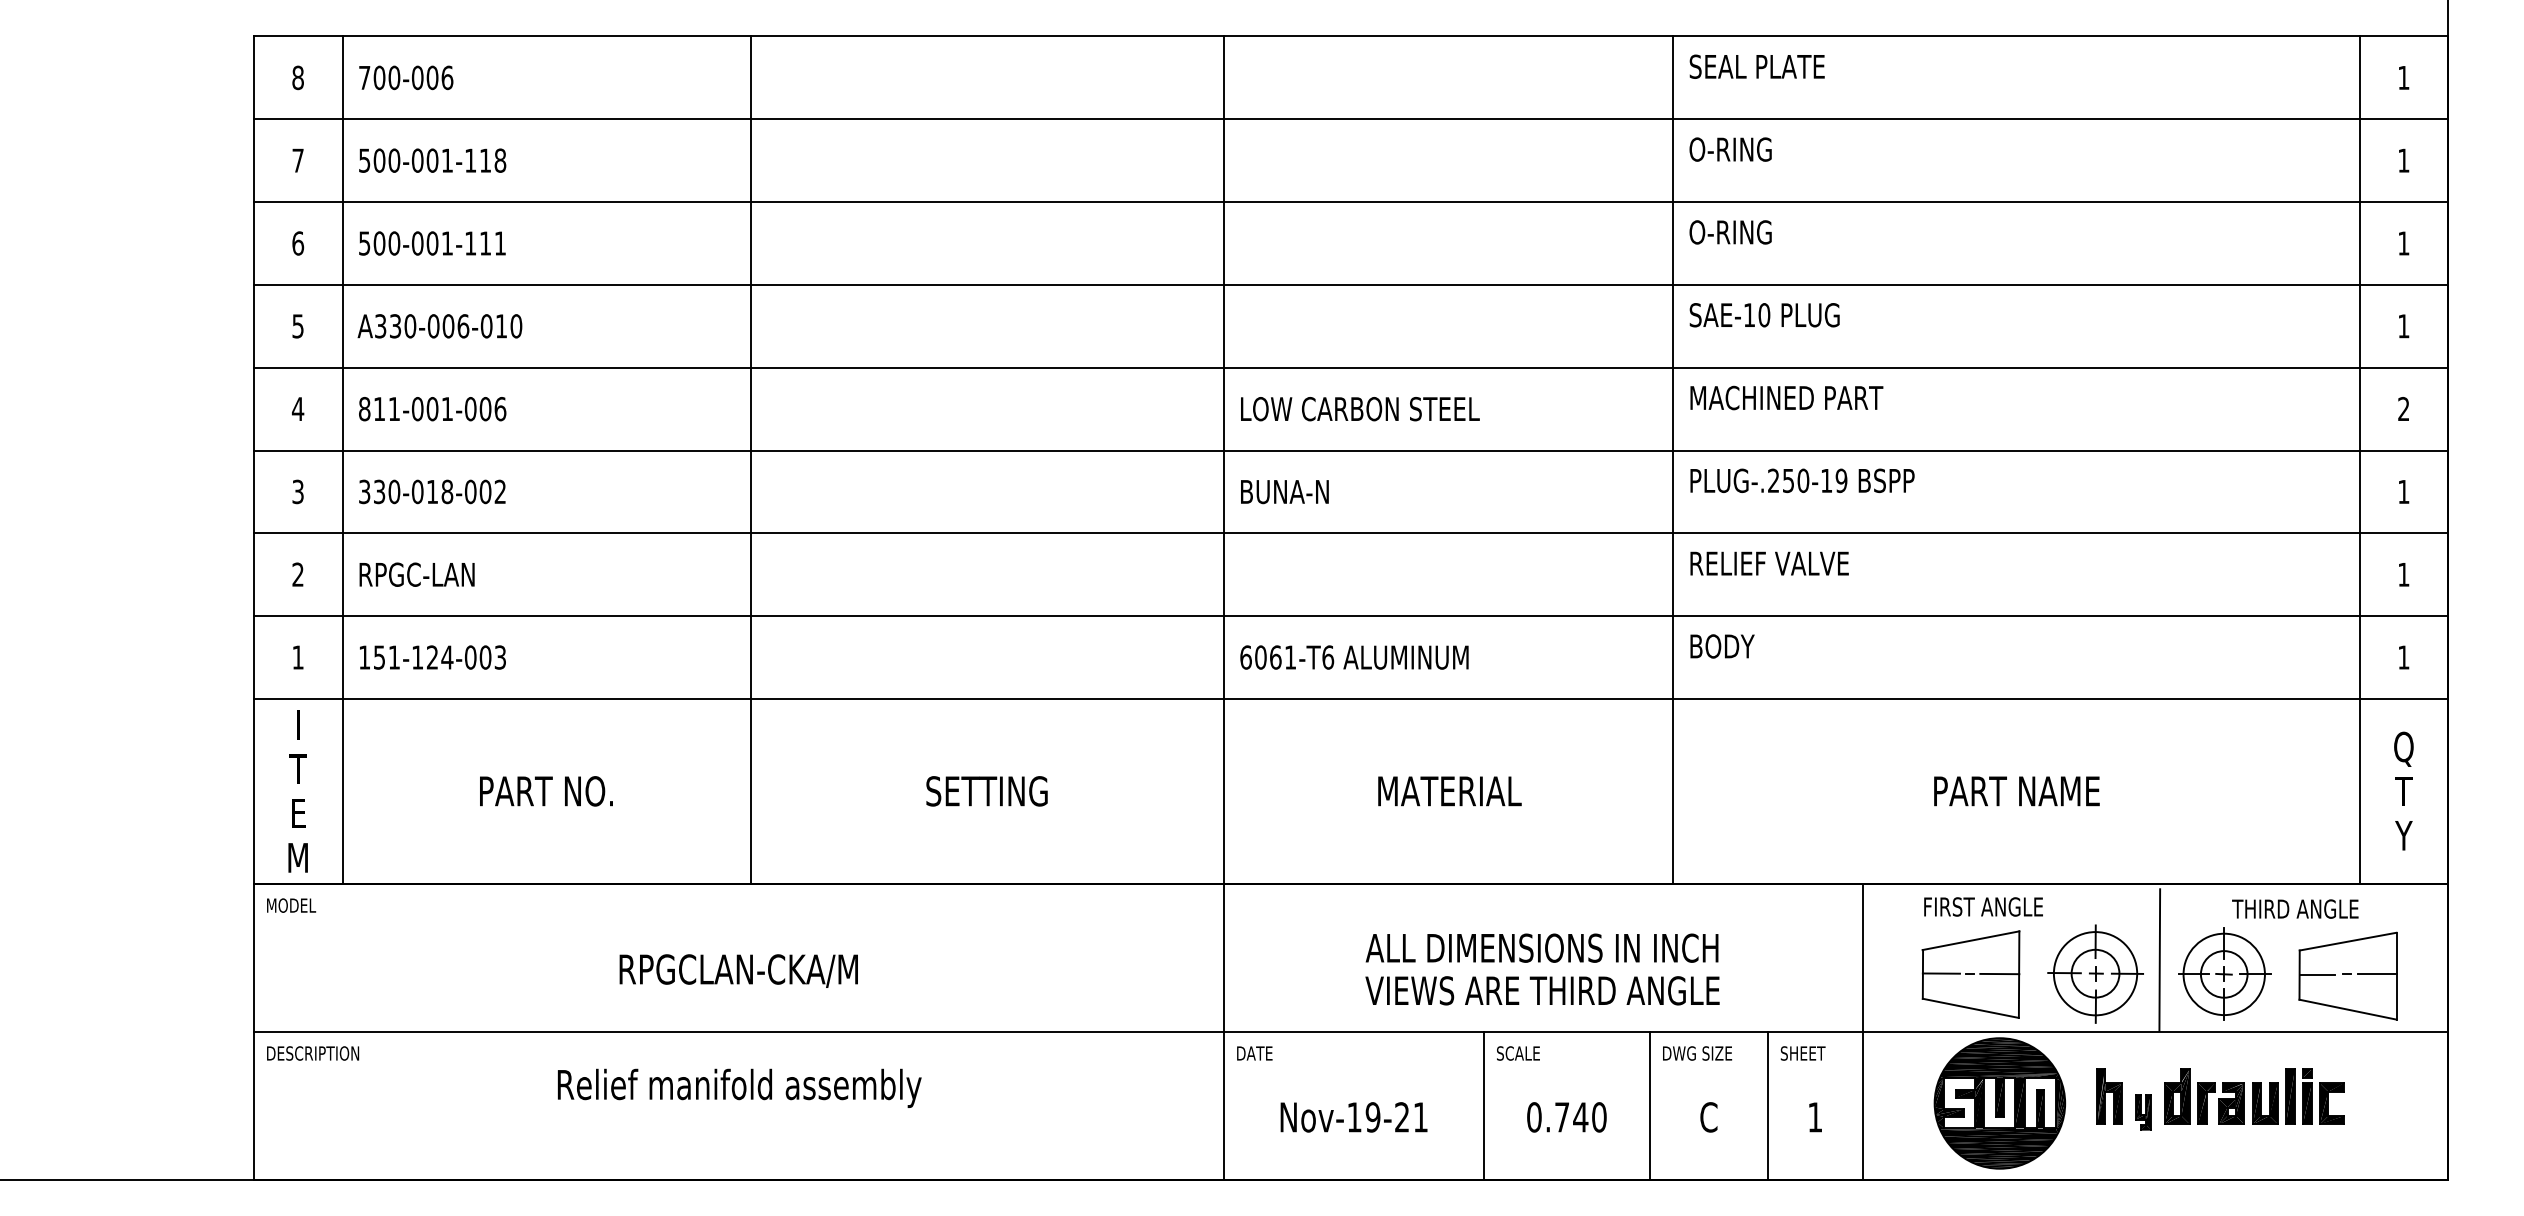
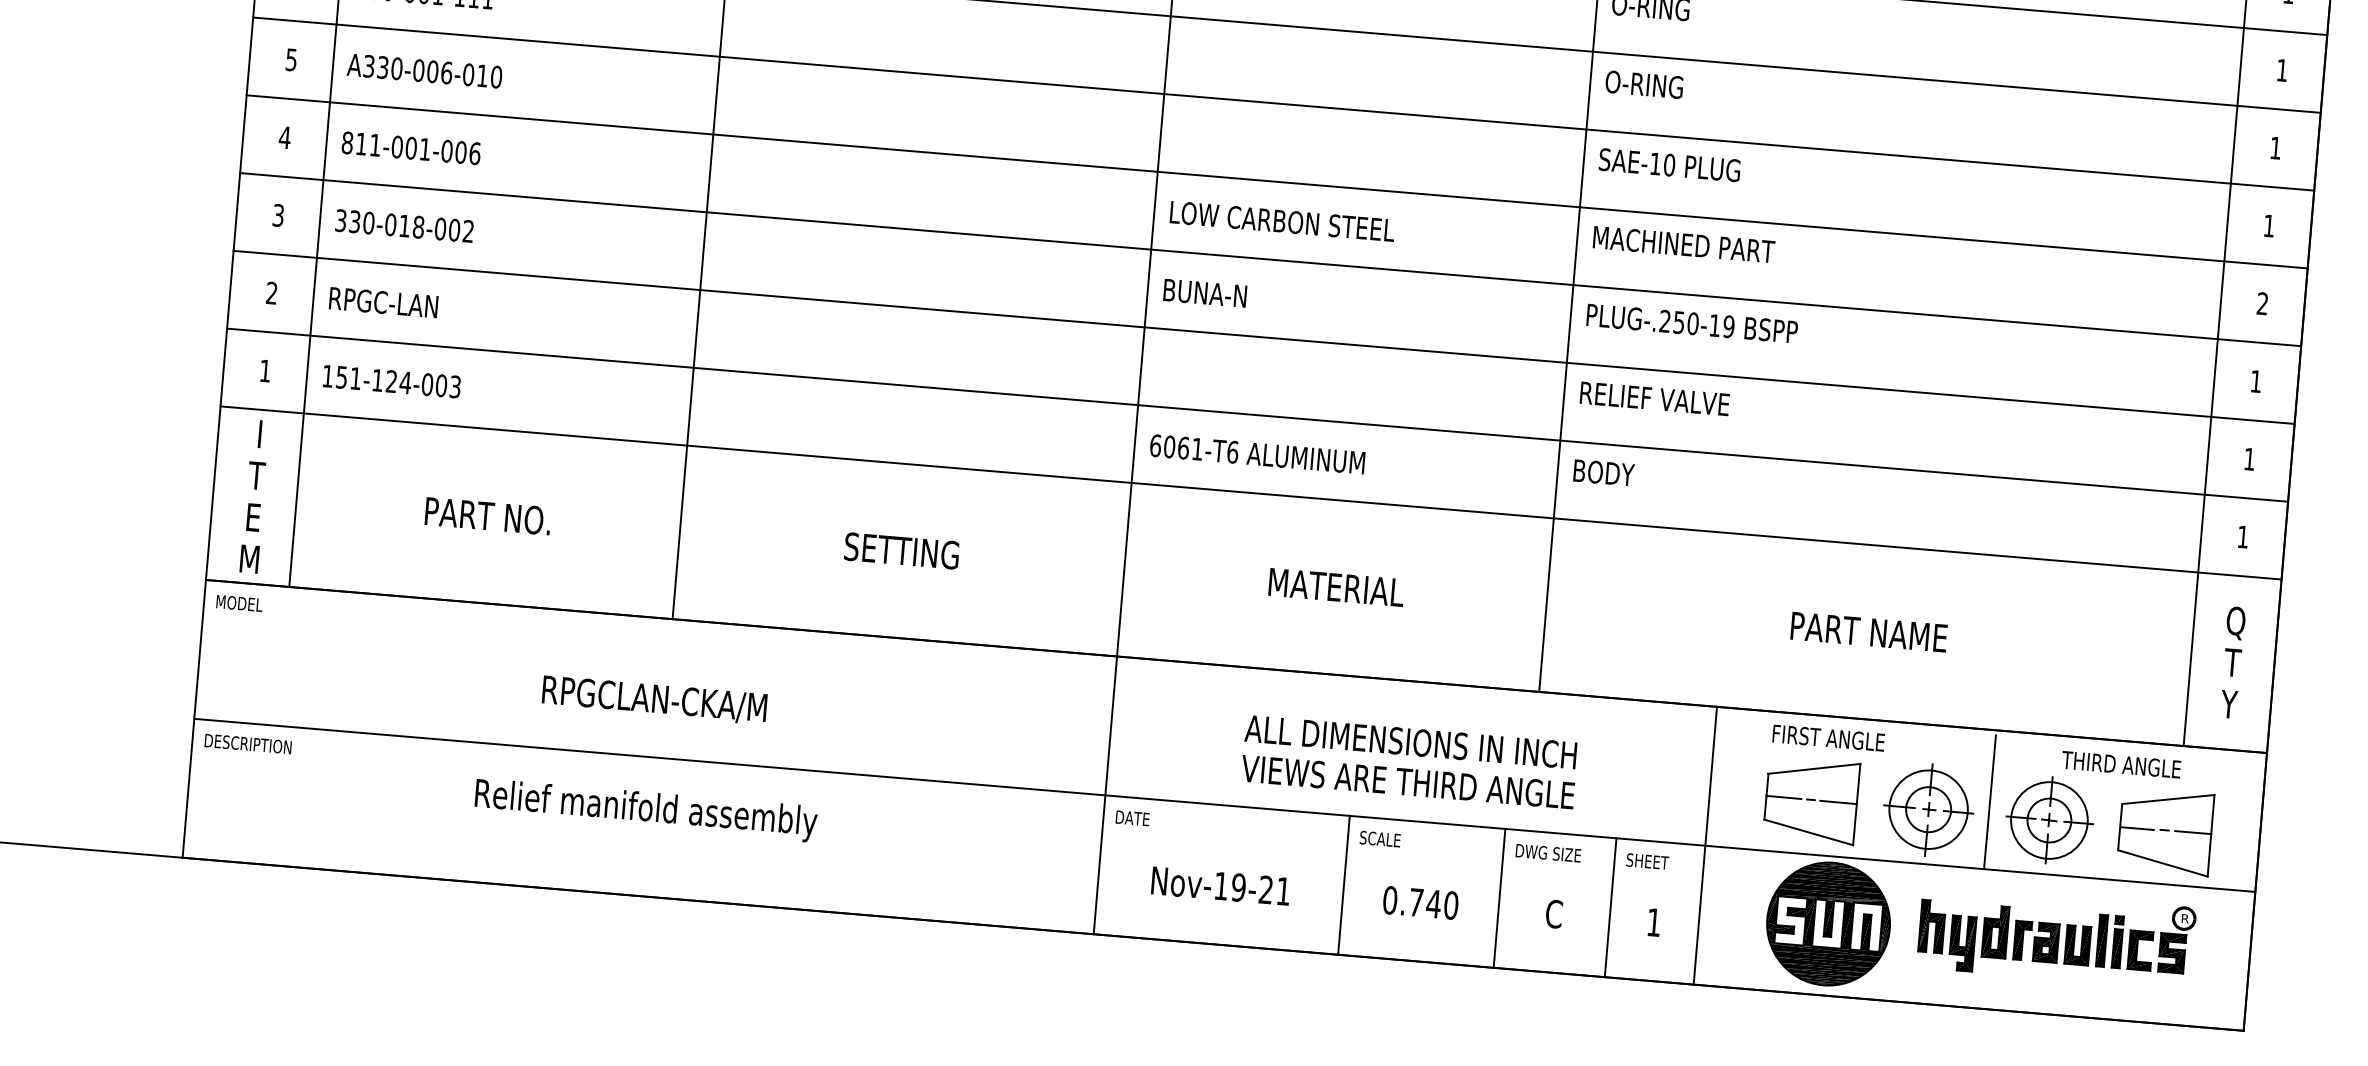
part: (2370, 1088) -> (2177, 939), added
part: (2143, 1112) -> (1962, 943), size x1.67

